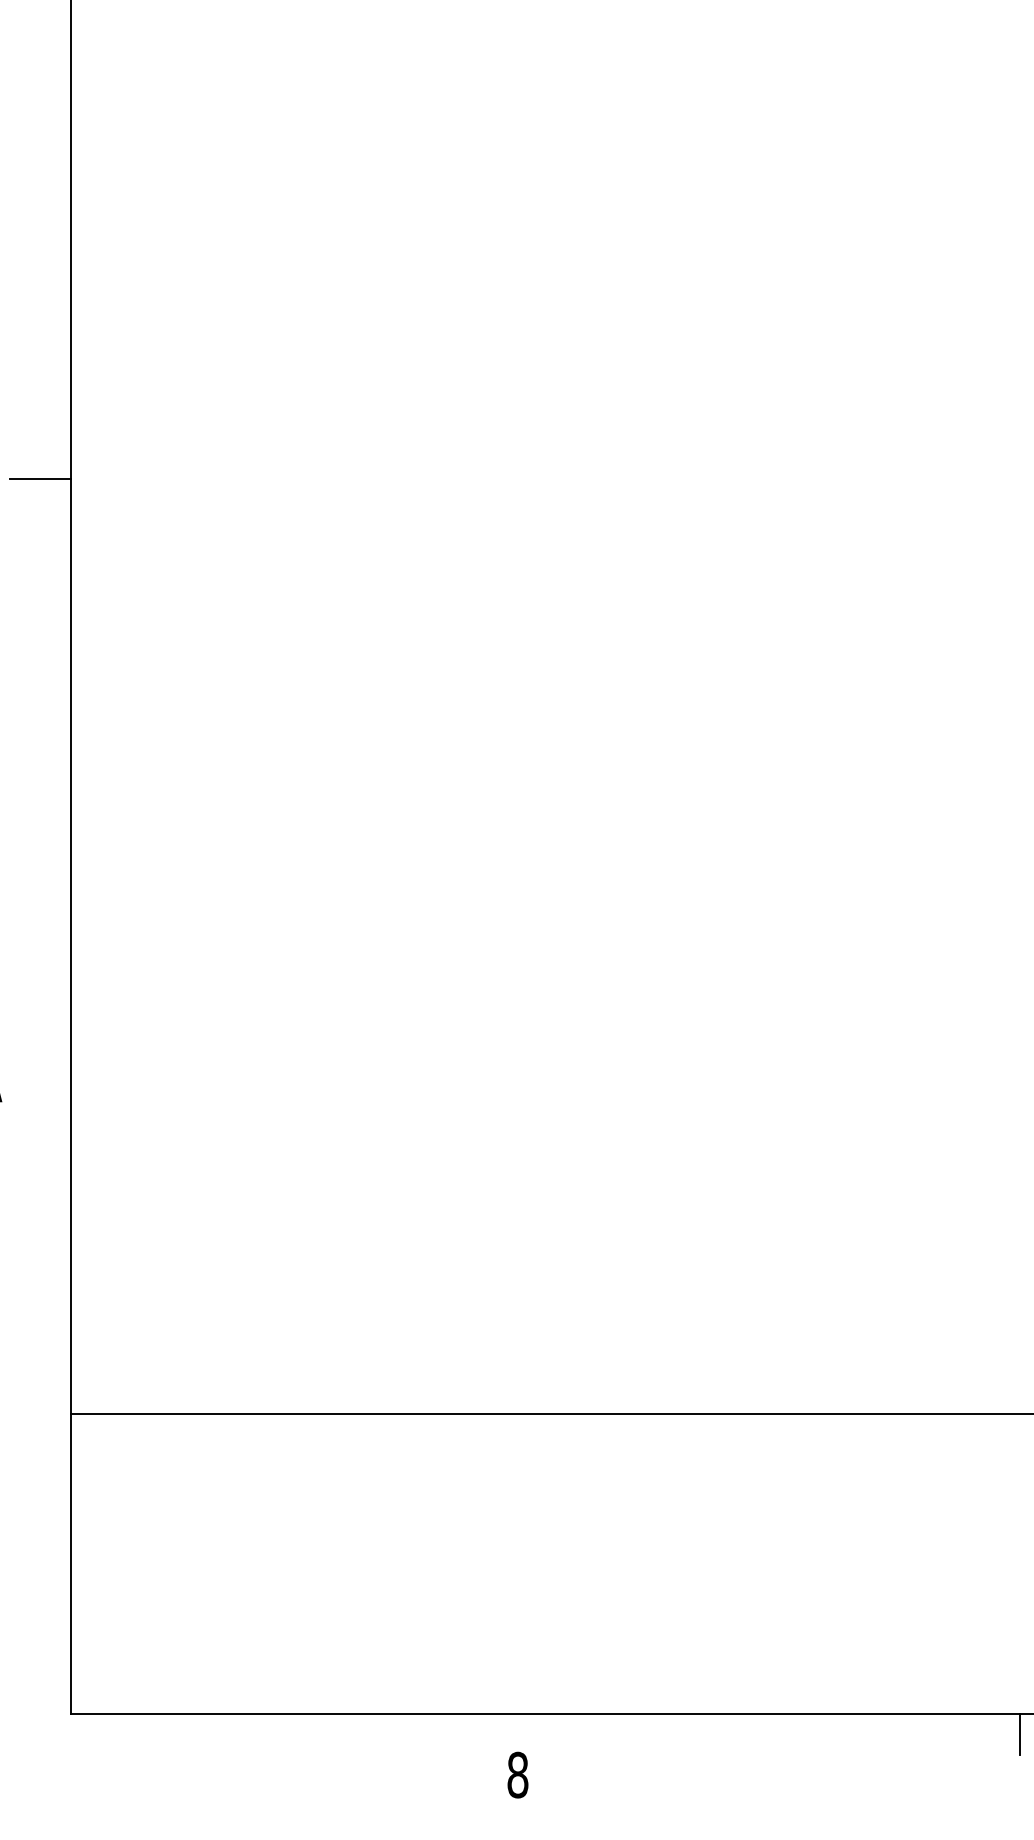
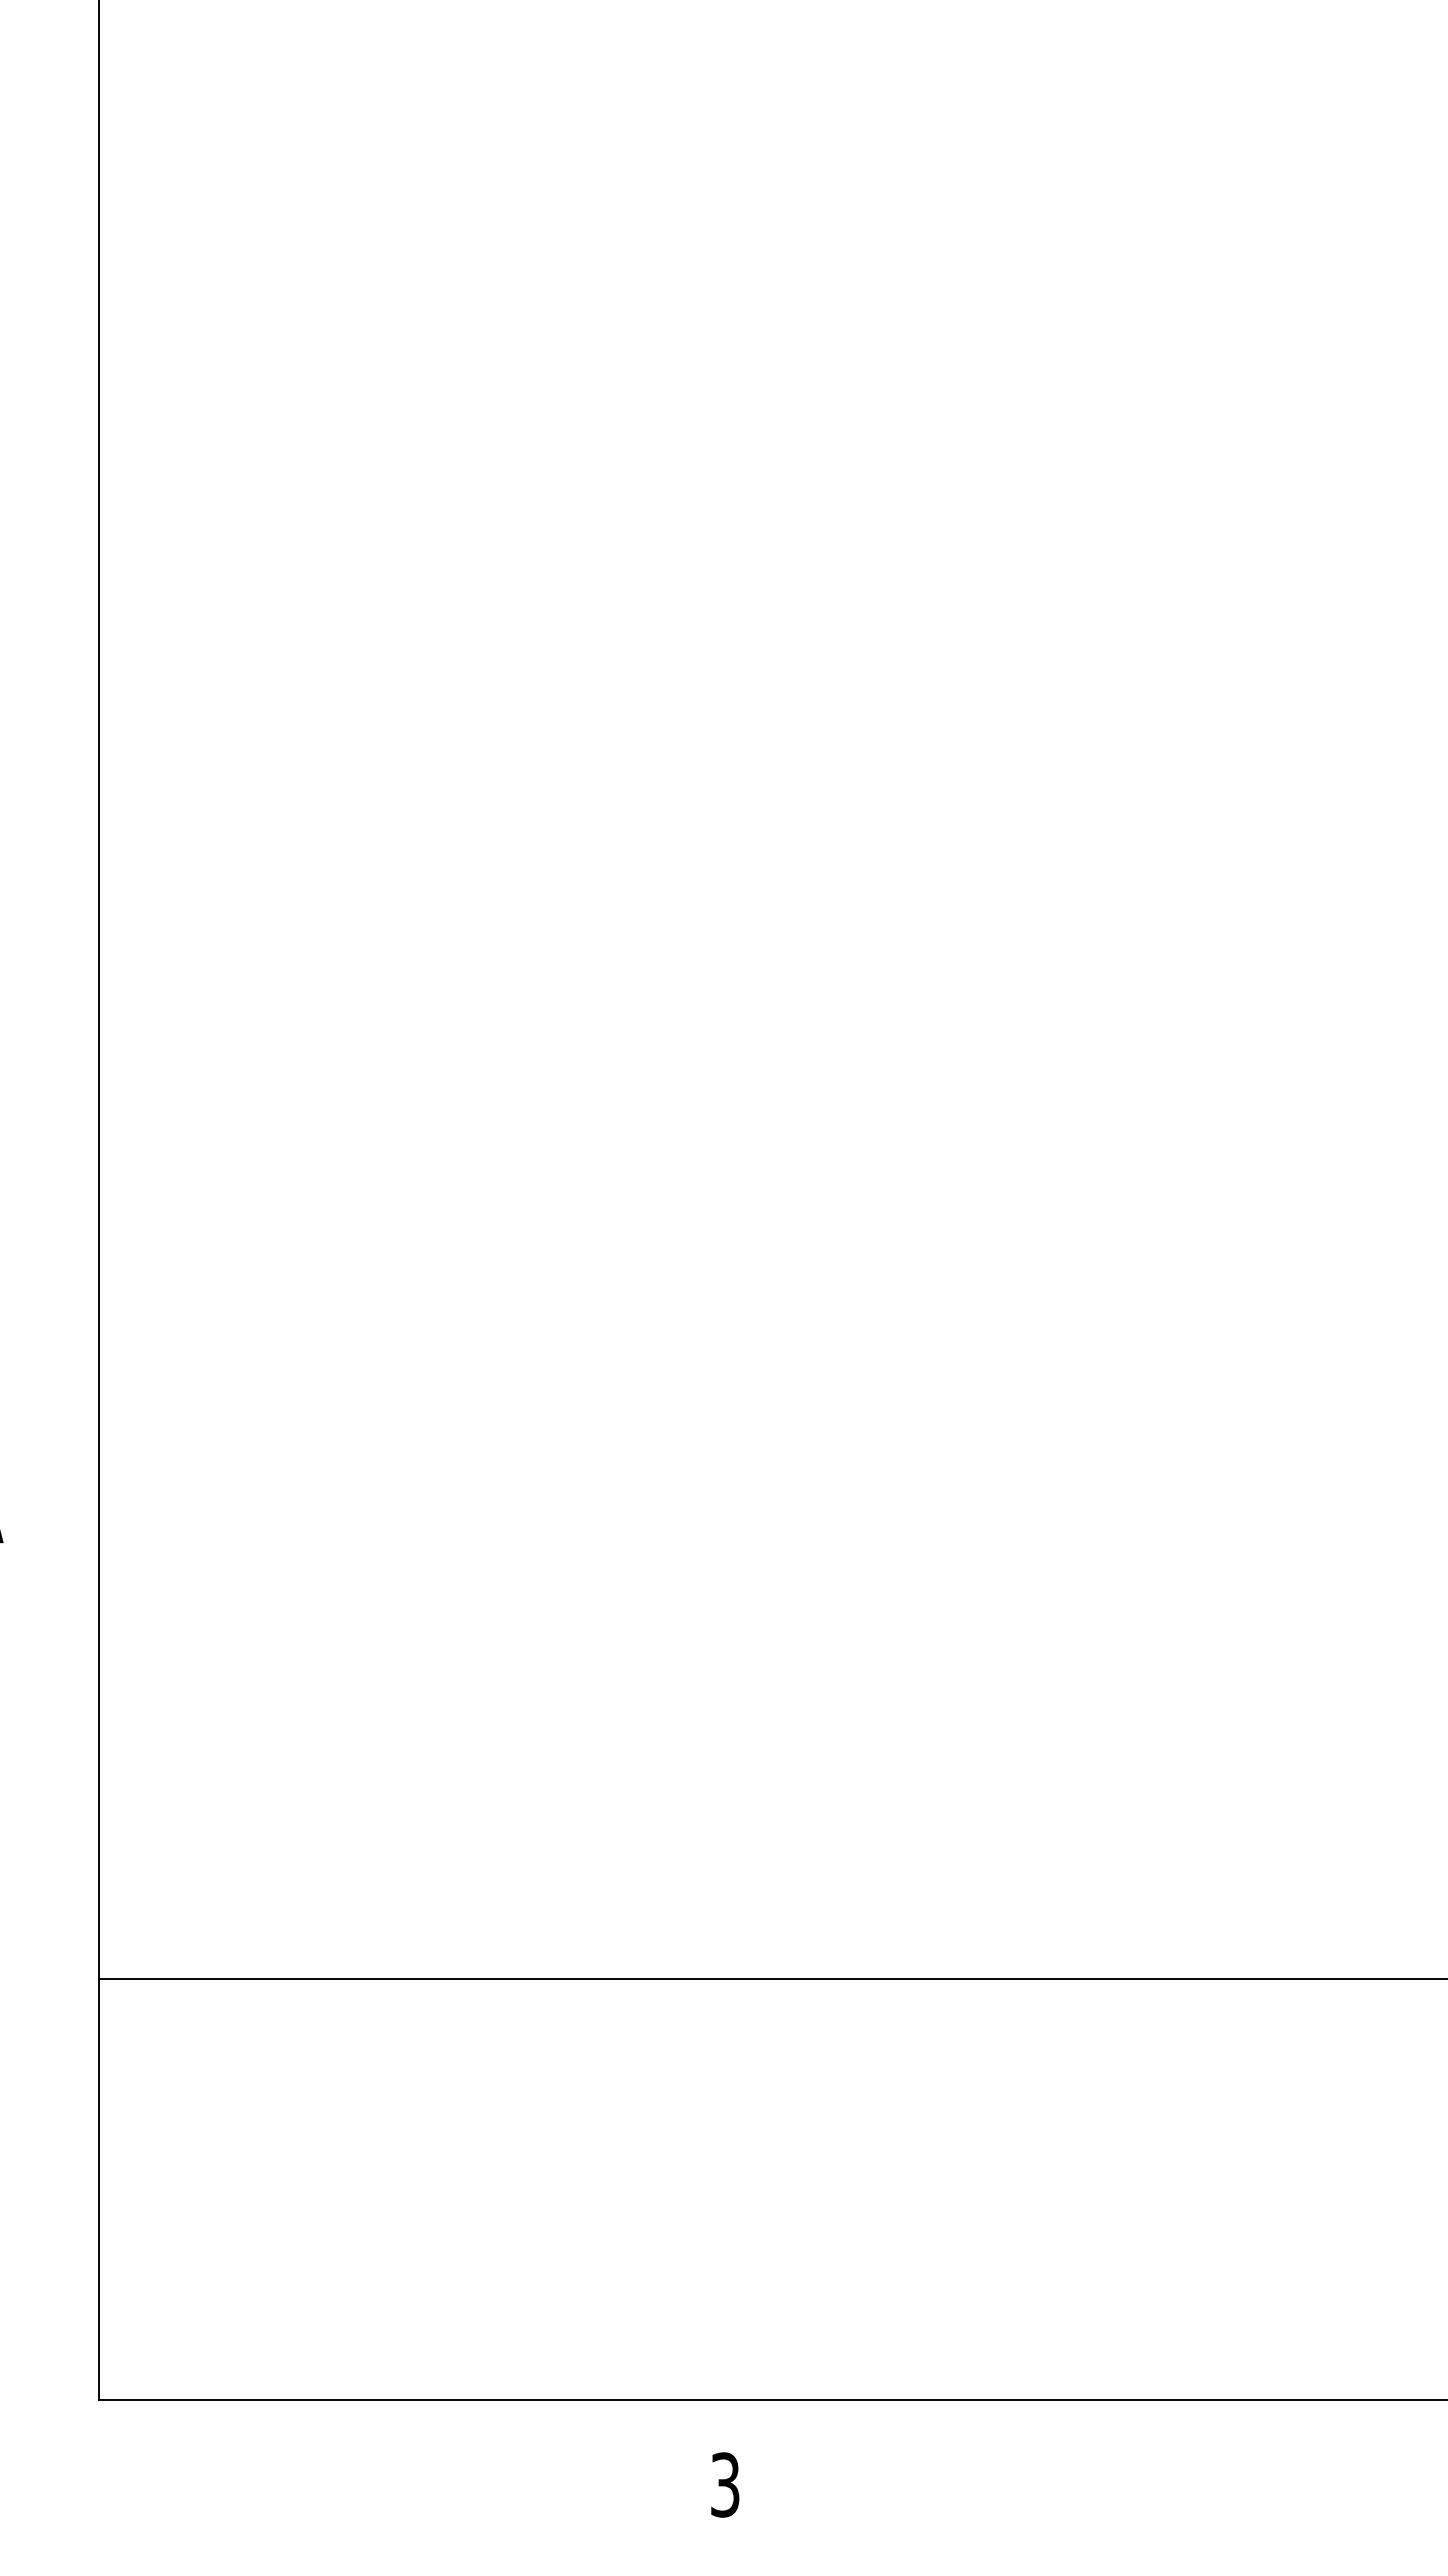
line: (40, 479) -> (56, 671), removed
line: (1019, 1734) -> (1427, 2428), removed
text: (517, 1774) -> (724, 2484), 8 -> 3

